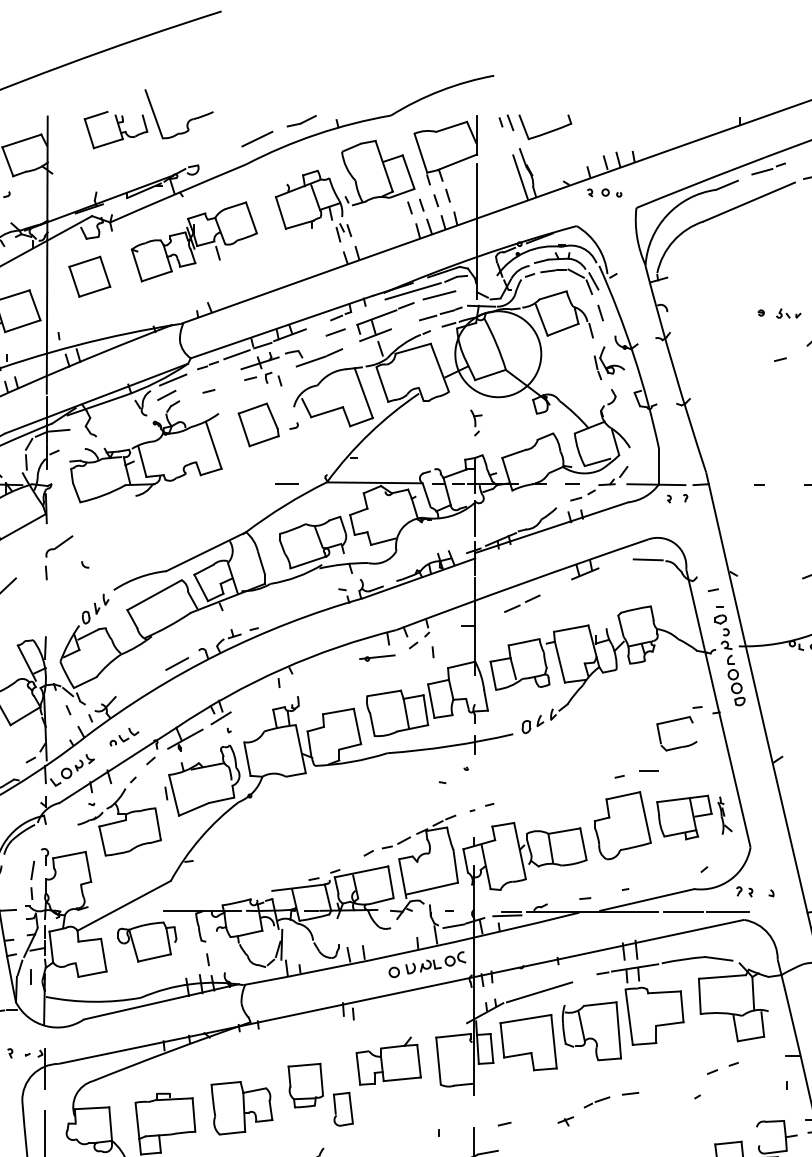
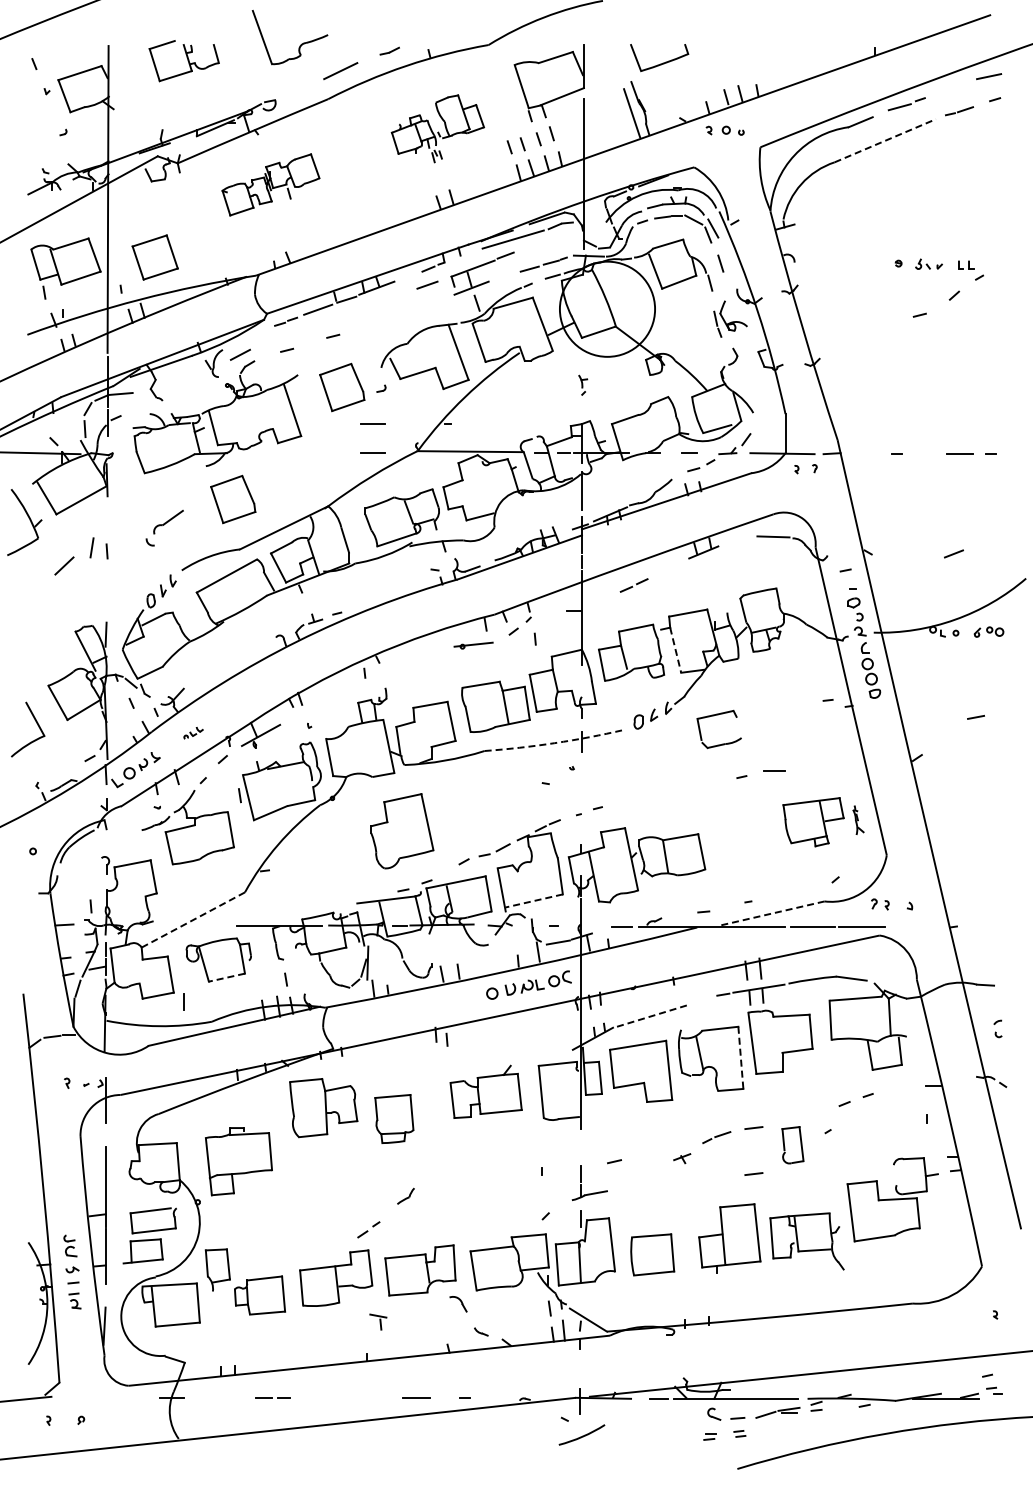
part: (301, 120) -> (389, 50), size x0.6
part: (187, 121) -> (299, 45), moved
part: (506, 123) -> (616, 53), removed
part: (344, 190) -> (437, 128), size x0.6
line: (749, 201) -> (885, 140), solid -> dashed
part: (193, 241) -> (270, 184), size x0.7
part: (89, 276) -> (154, 257), moved
line: (438, 294) -> (541, 243), removed
part: (291, 367) -> (378, 323), removed
line: (173, 379) -> (247, 337), removed
part: (475, 422) -> (582, 384), size x0.7
line: (286, 457) -> (372, 423), added
part: (160, 526) -> (233, 499), added
part: (59, 545) -> (168, 521), moved
part: (522, 603) -> (634, 585), size x0.7
line: (559, 662) -> (675, 650), solid -> dashed
line: (176, 663) -> (251, 651), removed
line: (221, 717) -> (300, 711), removed
part: (672, 722) -> (714, 716), moved
part: (124, 736) -> (193, 732), size x0.6
arc: (450, 746) -> (554, 743), solid -> dashed
part: (725, 815) -> (858, 820), size x0.7
part: (622, 825) -> (402, 831), moved
line: (32, 870) -> (91, 547), moved
line: (431, 889) -> (533, 901), solid -> dashed
line: (647, 899) -> (772, 913), solid -> dashed
line: (124, 905) -> (193, 919), solid -> dashed
line: (507, 915) -> (617, 930), removed
line: (154, 957) -> (226, 977), solid -> dashed
line: (31, 976) -> (183, 1001), moved
line: (539, 992) -> (653, 1015), solid -> dashed
line: (618, 1030) -> (740, 1058), solid -> dashed
part: (241, 1108) -> (323, 1108), moved
part: (342, 1109) -> (792, 1145), moved
line: (630, 1134) -> (753, 1173), added

